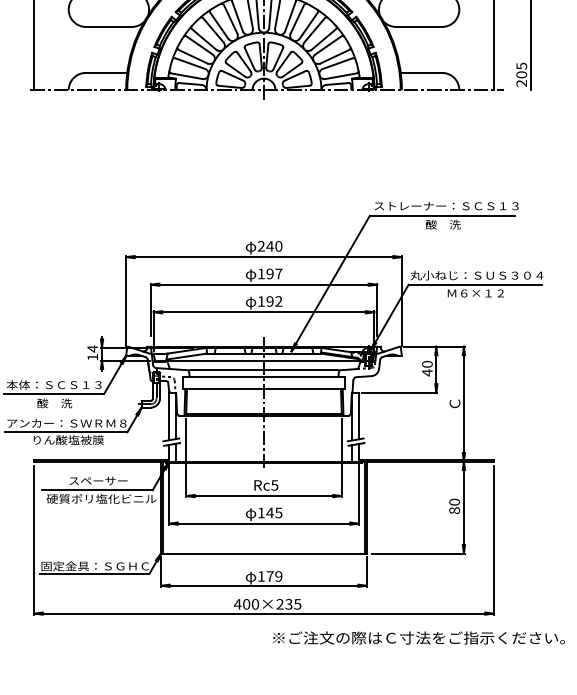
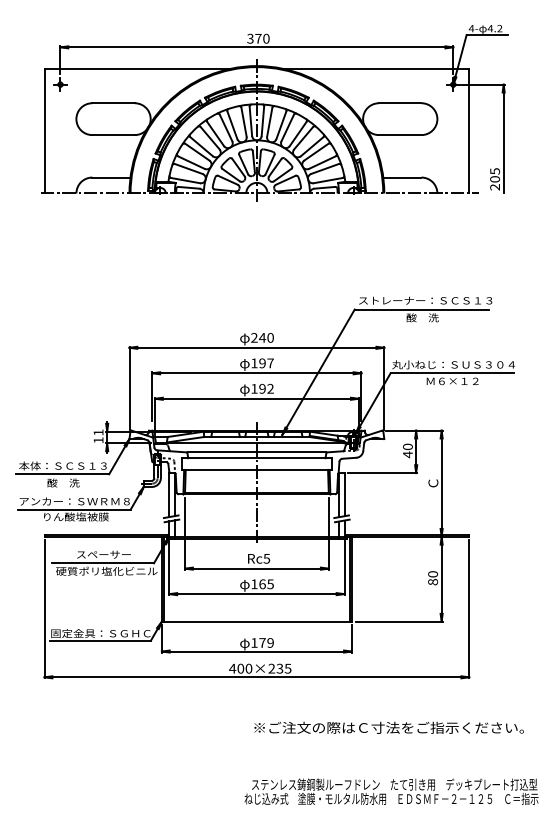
text: (92, 348) -> (98, 432), 14 -> 11
text: (270, 513) -> (262, 584), 145 -> 165
text: (418, 637) -> (388, 727), moved

